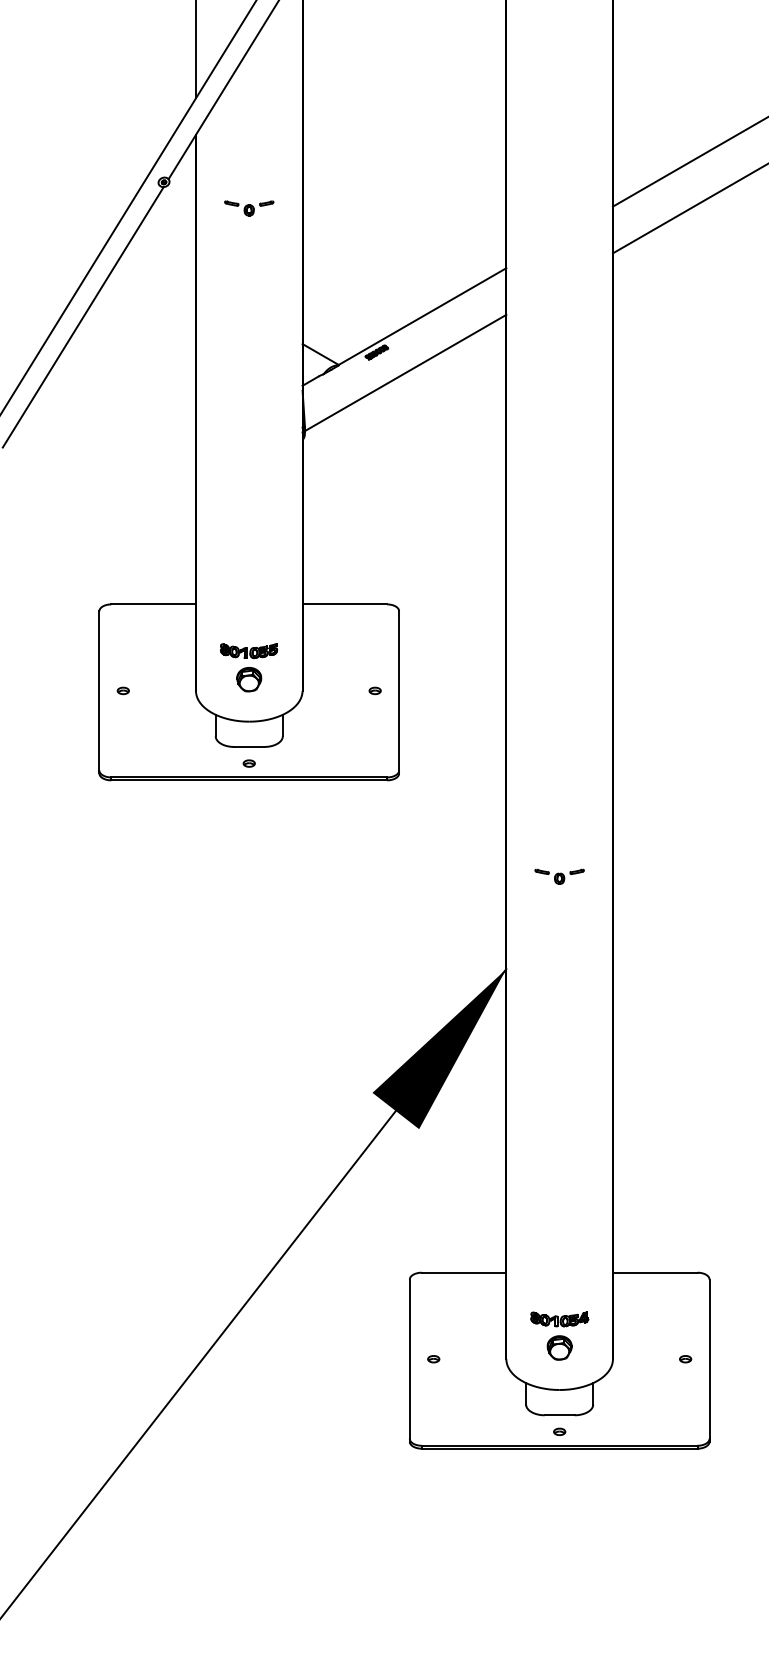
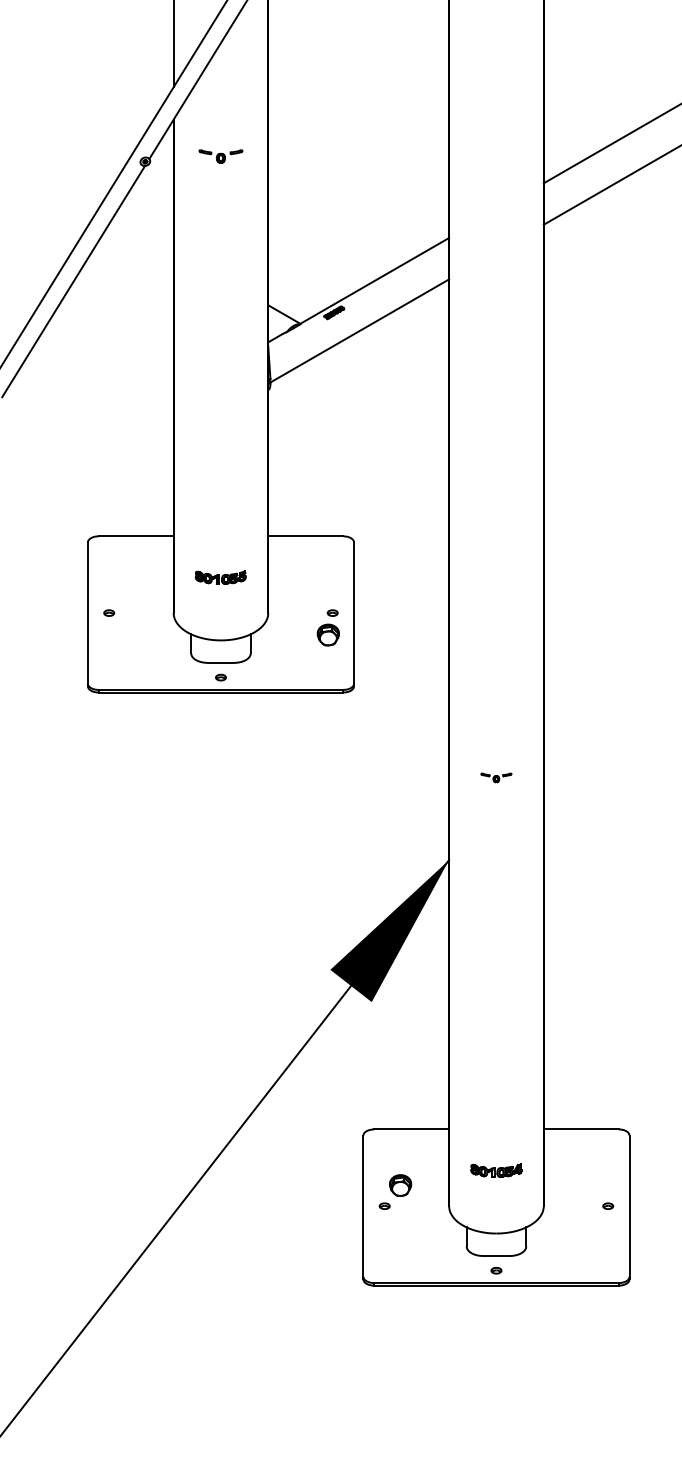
part: (249, 208) -> (221, 156), moved
part: (249, 679) -> (328, 634), moved
part: (559, 876) -> (496, 777), size x0.7
part: (559, 1347) -> (400, 1185), moved

